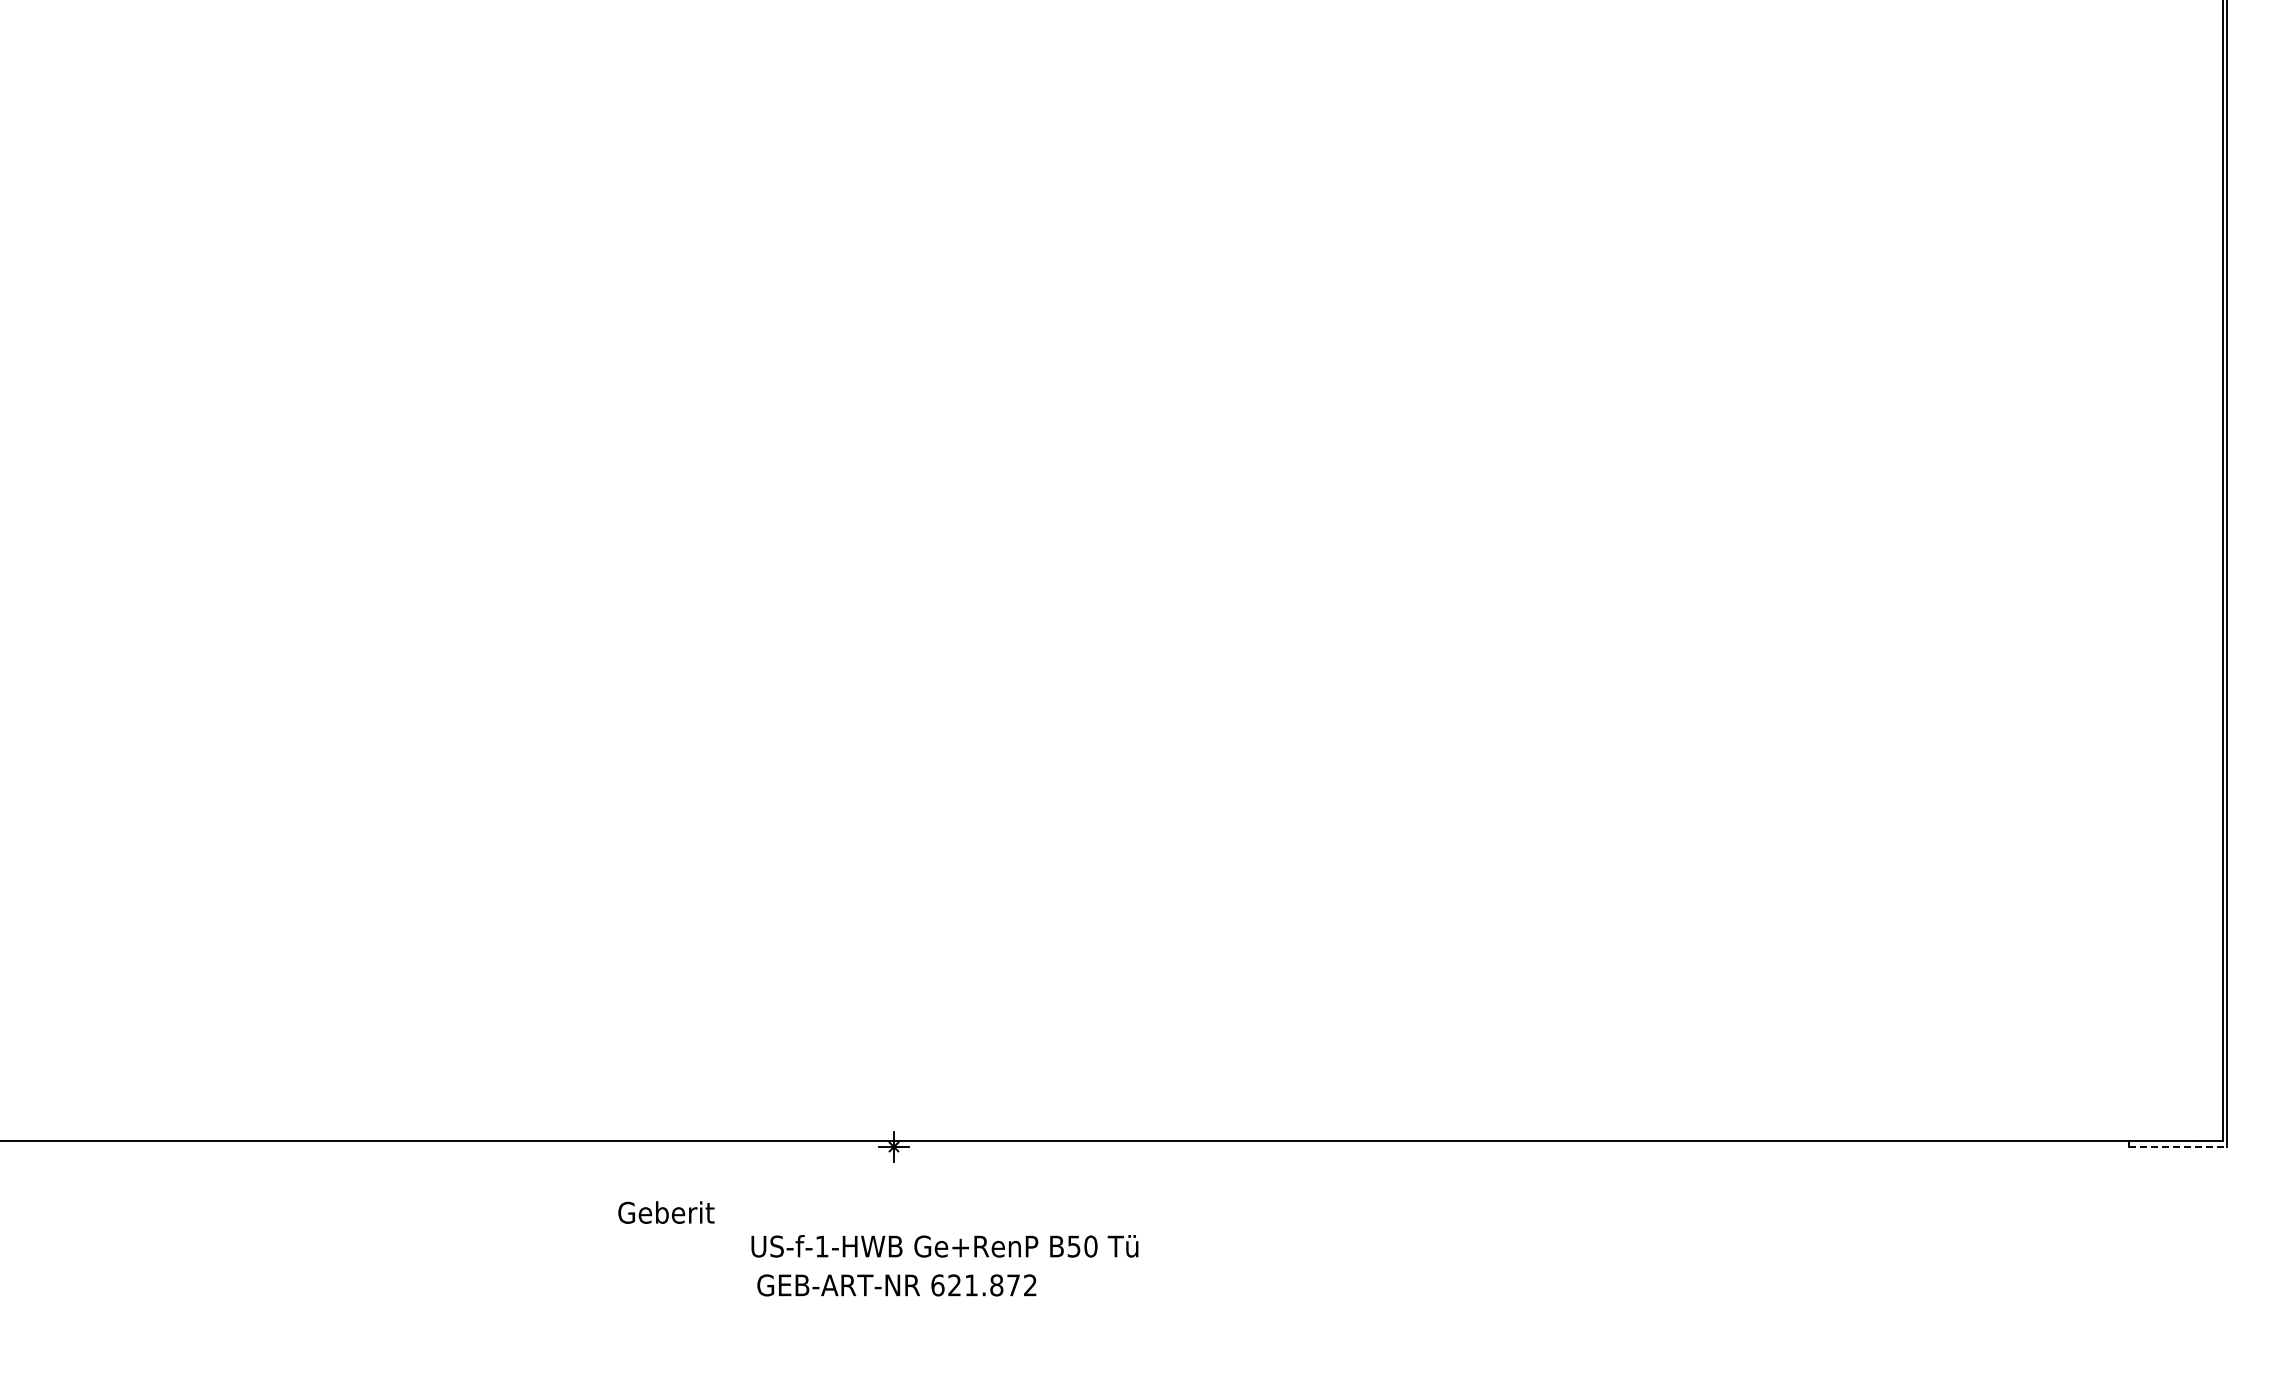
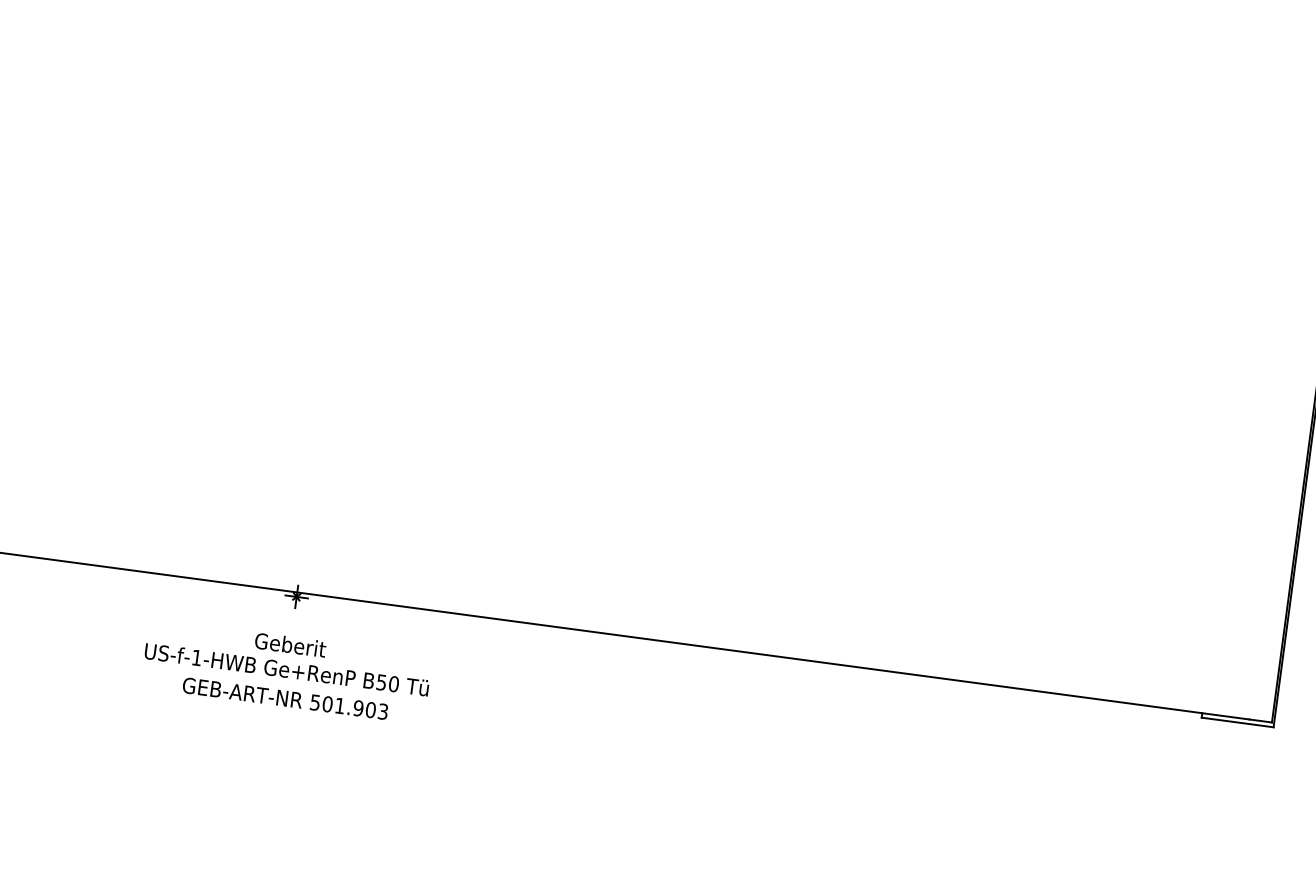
line: (2178, 1147) -> (1238, 722), dashed -> solid
text: (666, 1212) -> (290, 645), moved
text: (944, 1246) -> (286, 669), moved
text: (983, 1285) -> (348, 707), 621.872 -> 501.903

